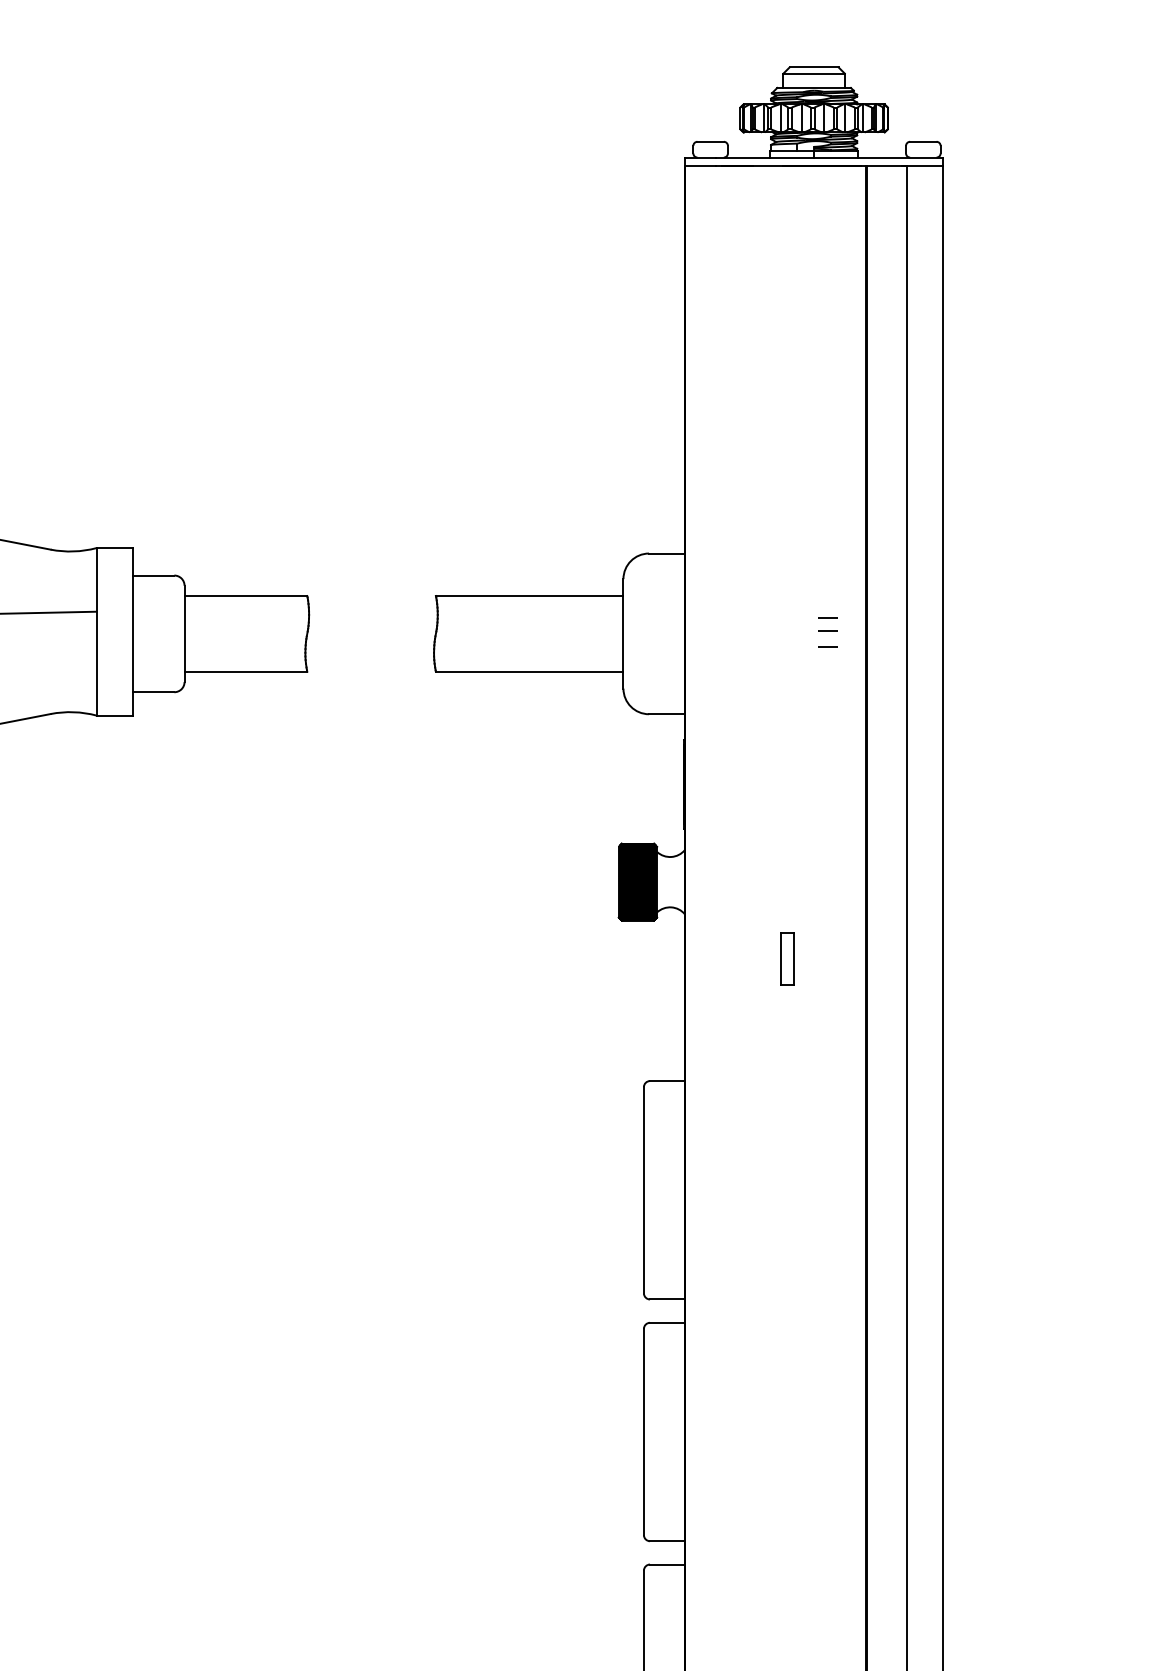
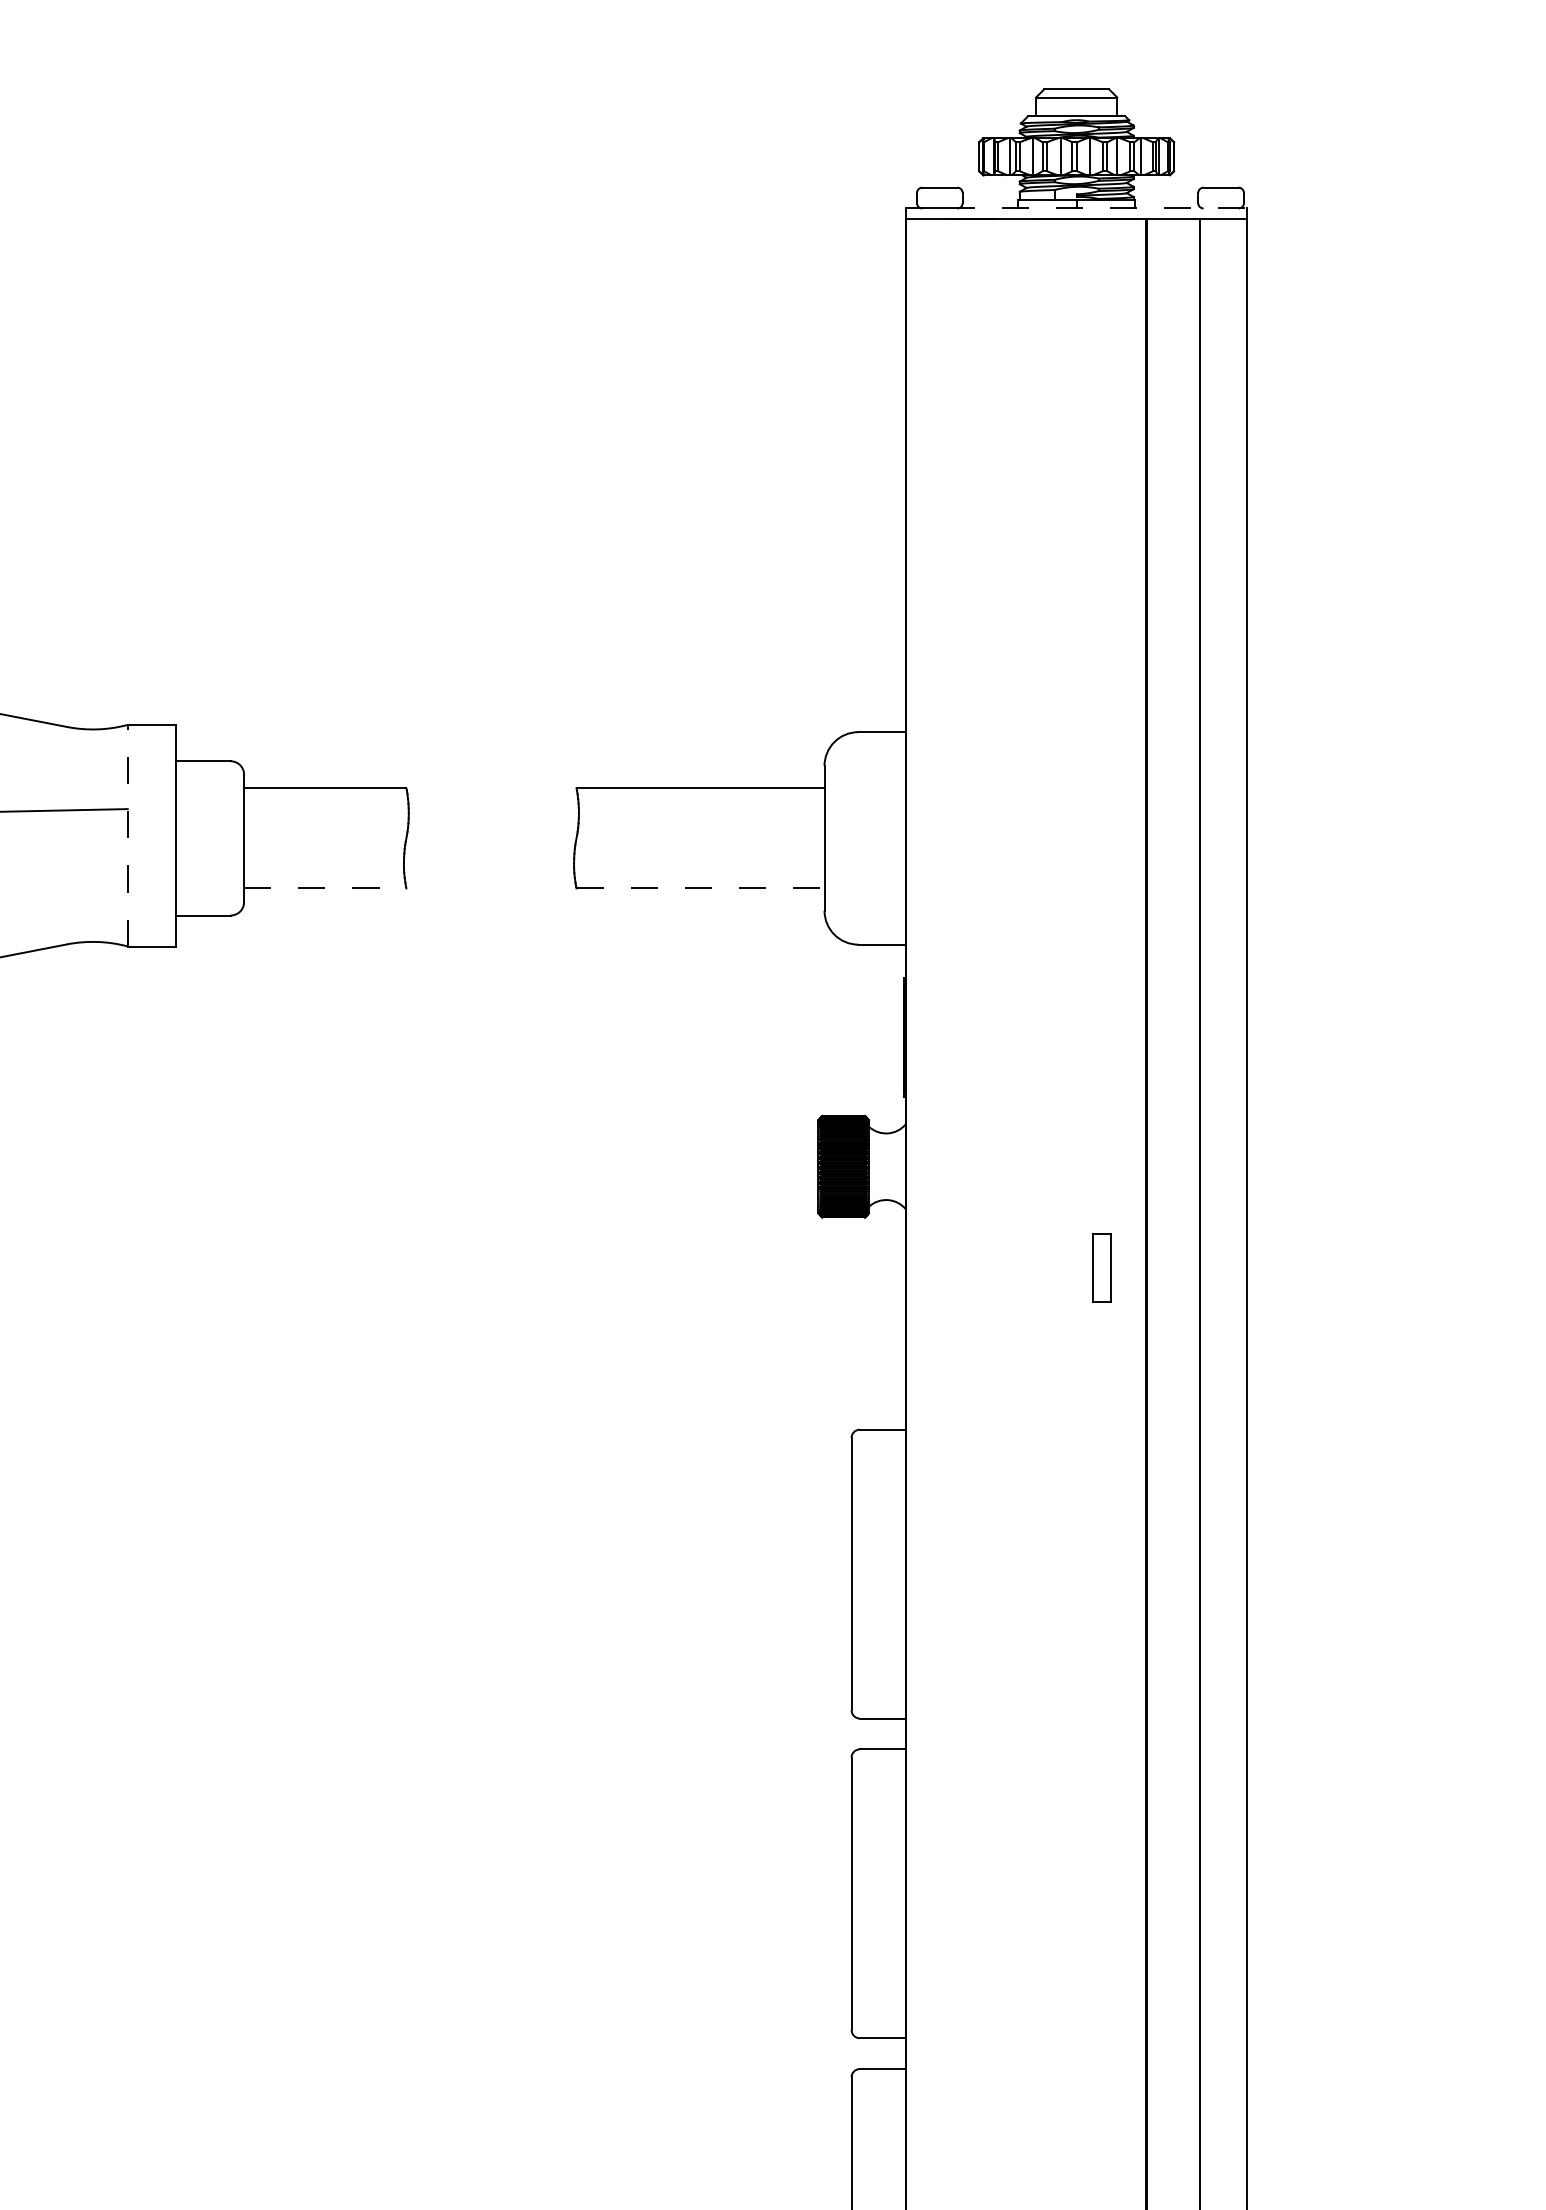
line: (829, 157) -> (1097, 208), solid -> dashed
line: (827, 618) -> (1094, 817), removed
line: (827, 630) -> (1094, 834), removed
line: (96, 631) -> (127, 835), solid -> dashed
line: (827, 647) -> (1094, 856), removed
line: (246, 671) -> (325, 888), solid -> dashed
line: (530, 671) -> (701, 888), solid -> dashed
part: (786, 958) -> (1101, 1267), moved

